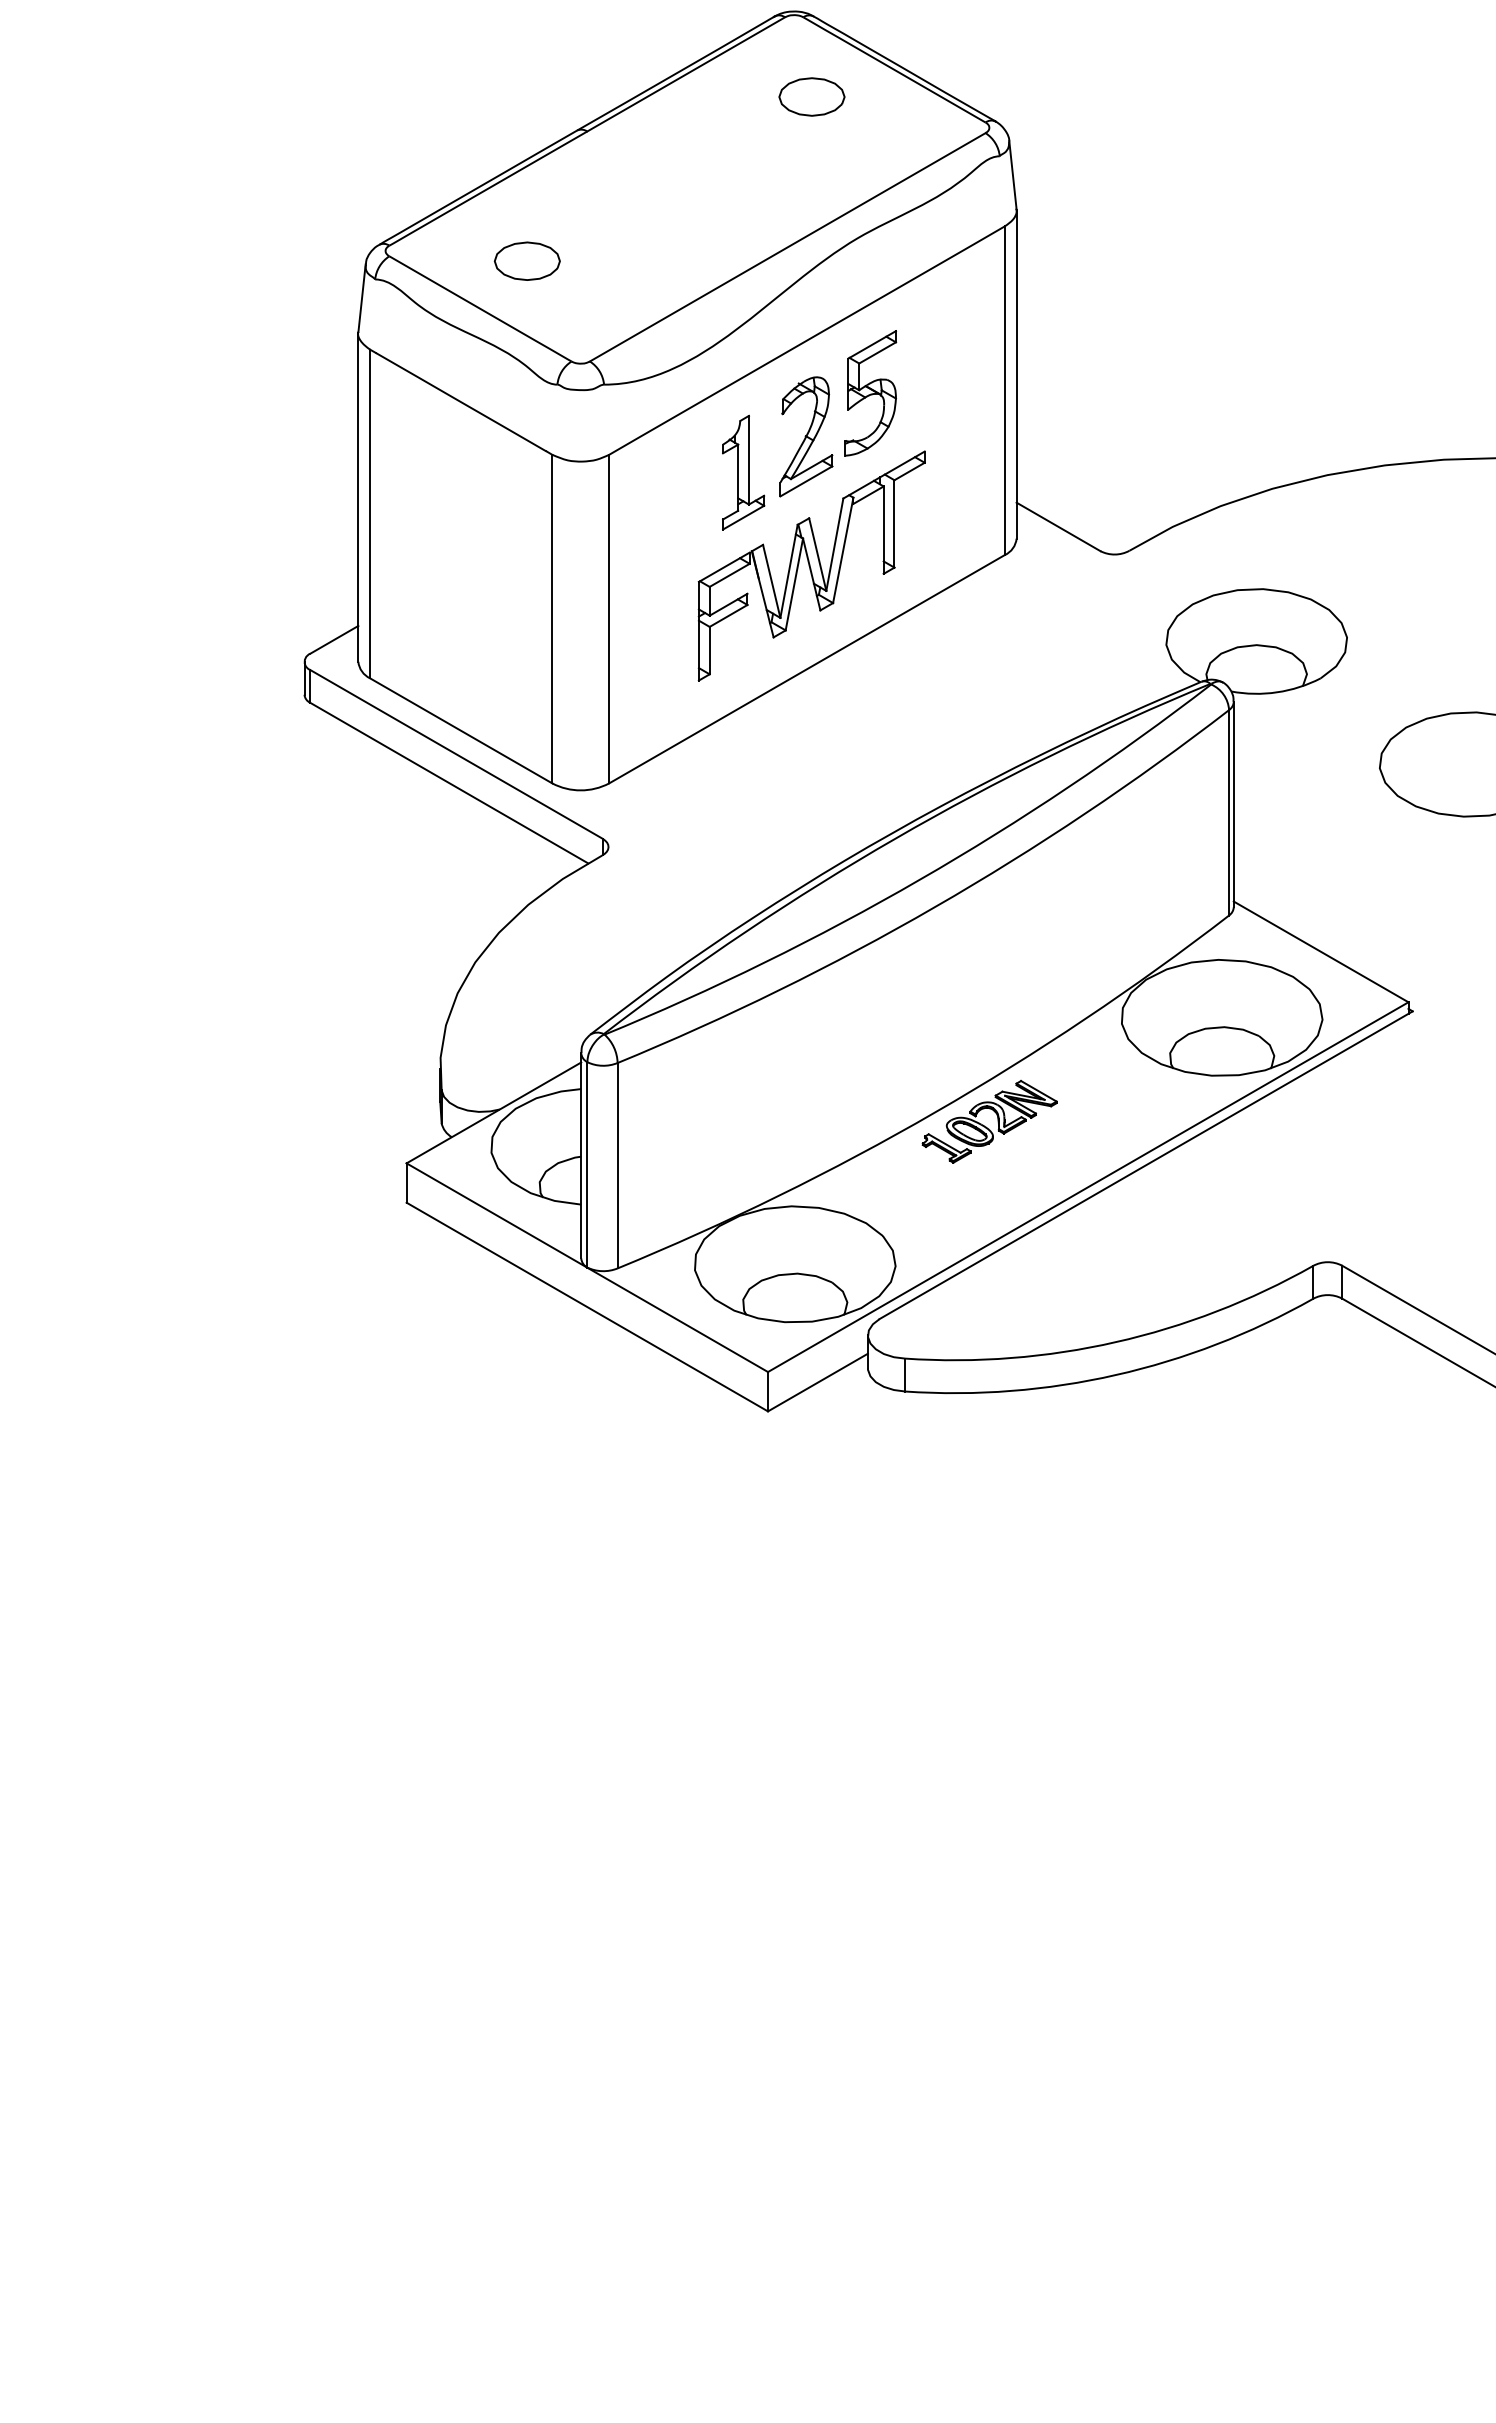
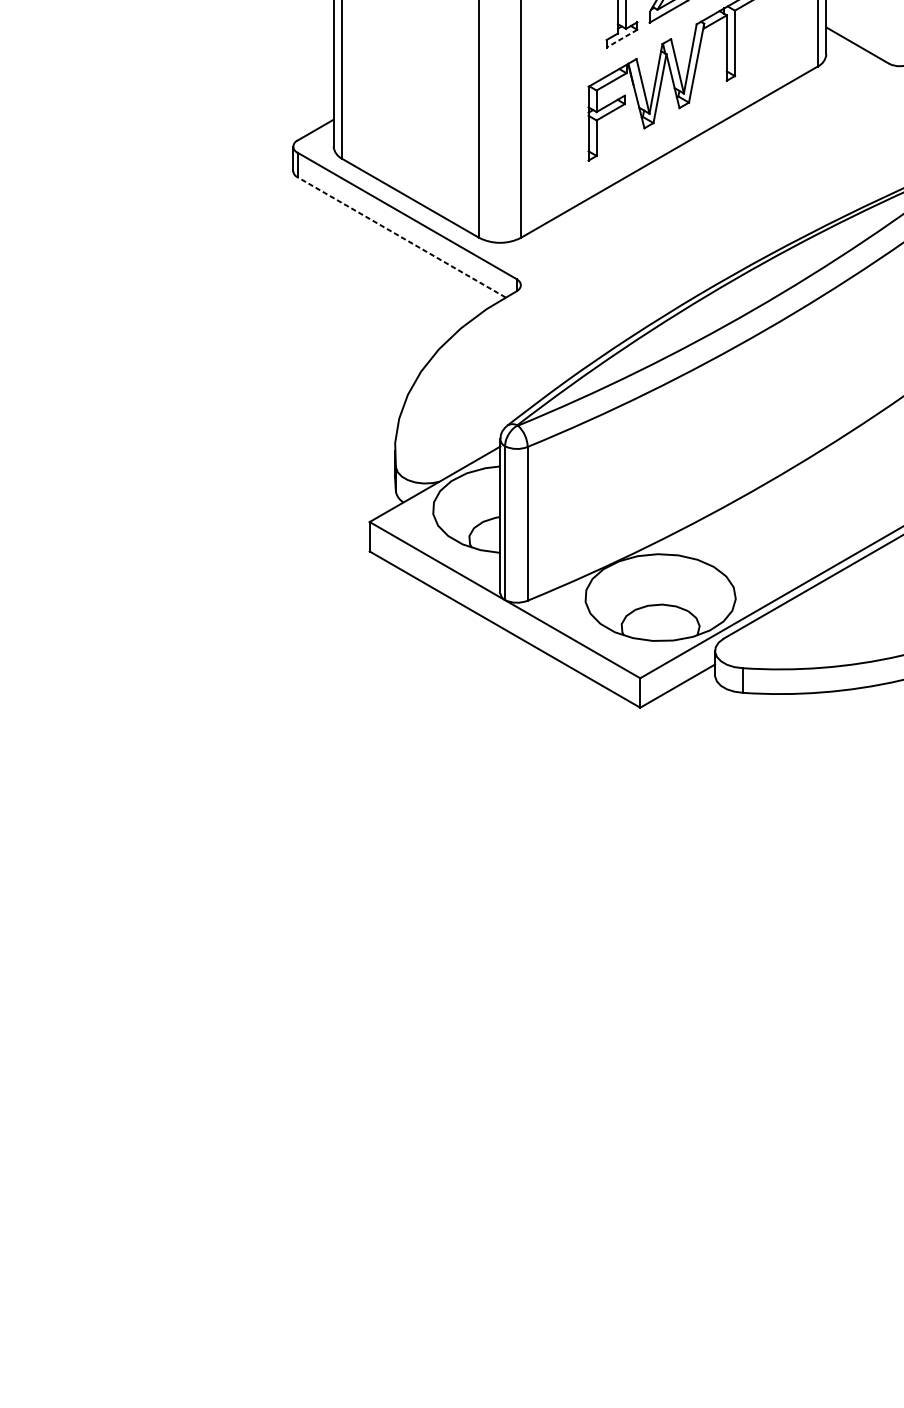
line: (743, 517) -> (621, 38), solid -> dashed
line: (448, 782) -> (401, 236), solid -> dashed
part: (989, 1121) -> (806, 490), removed

